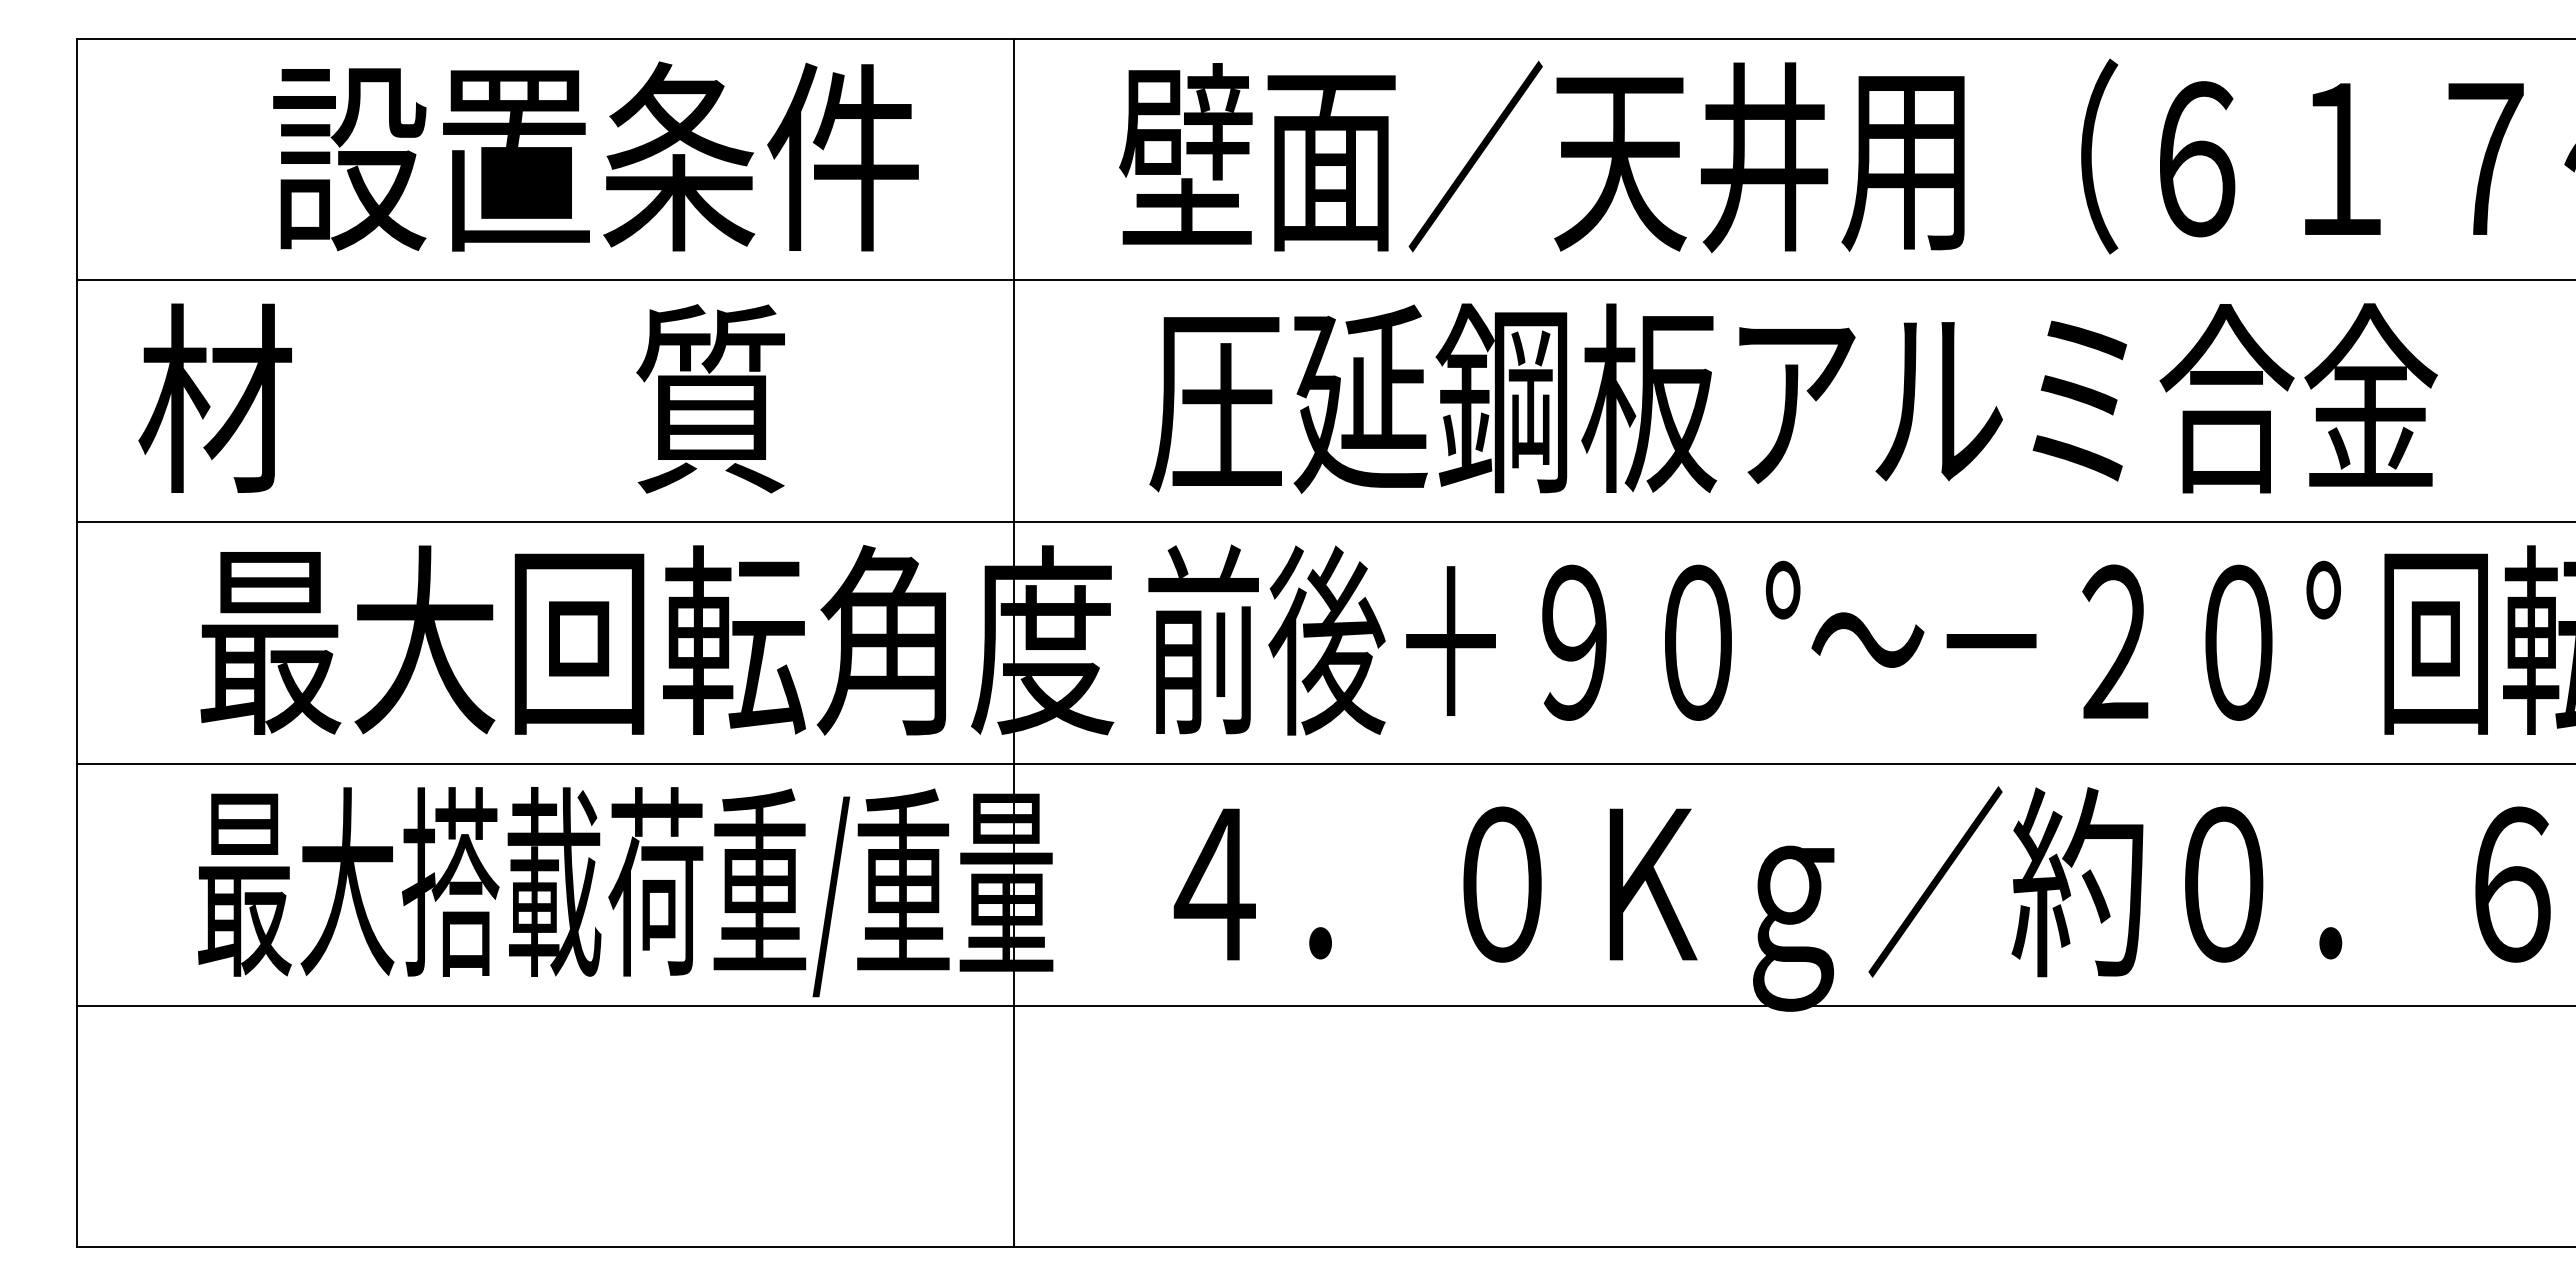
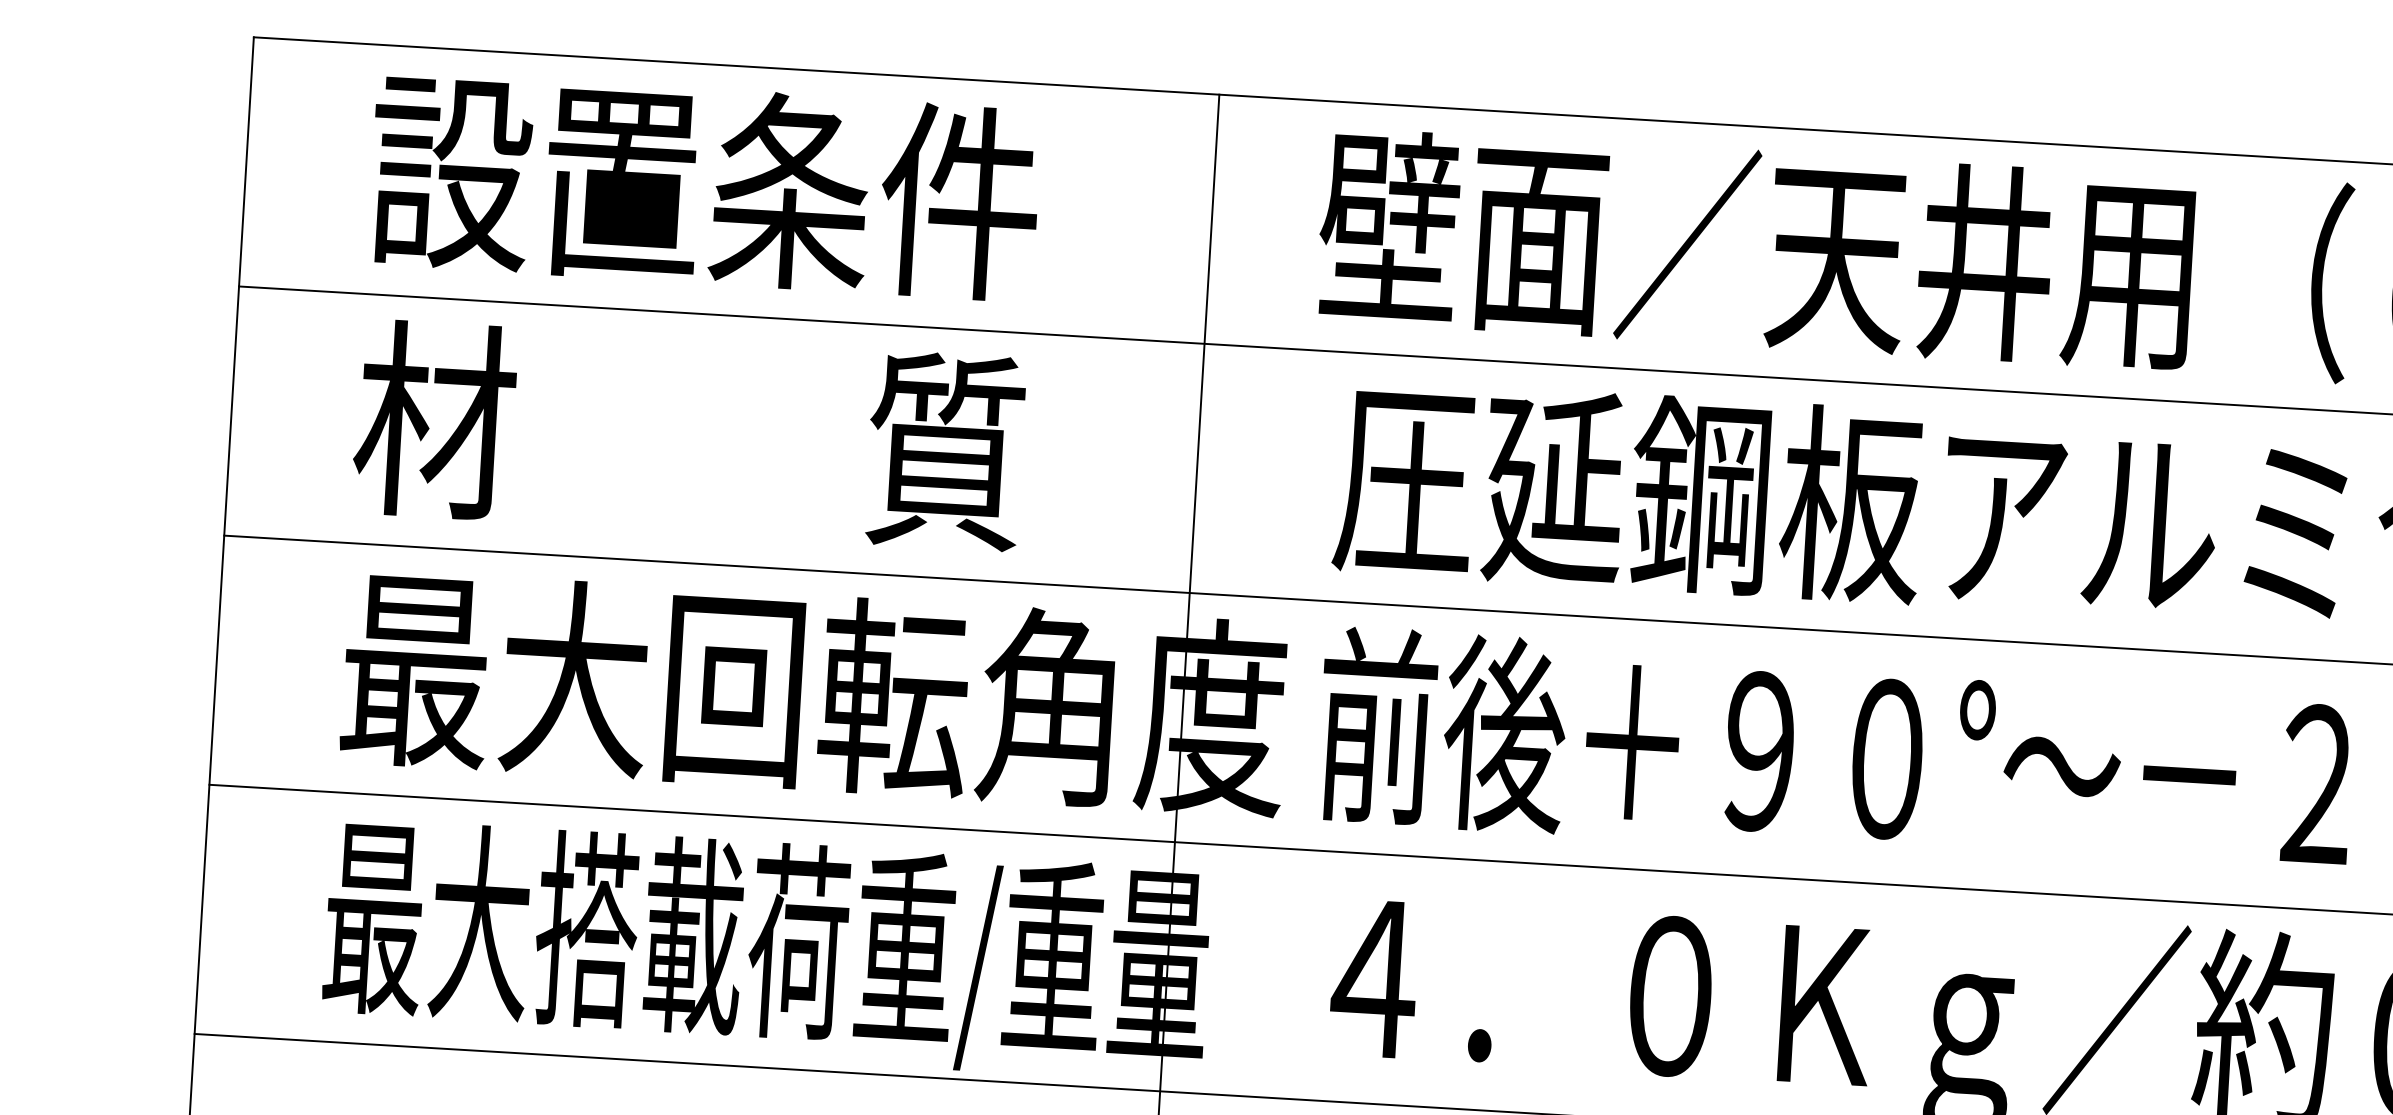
text: (595, 156) -> (704, 186), moved
text: (461, 398) -> (688, 435), moved

